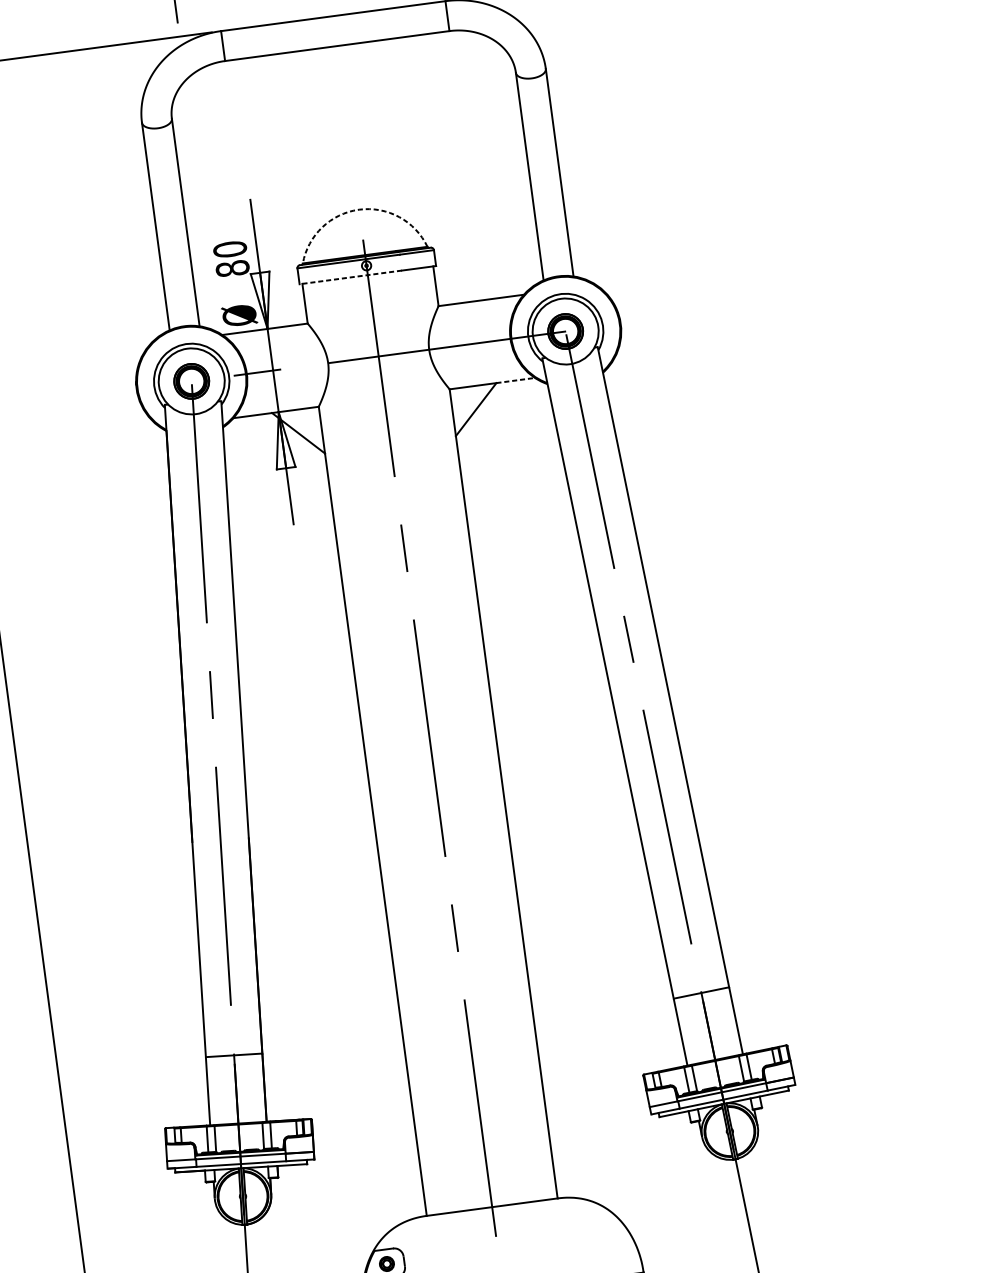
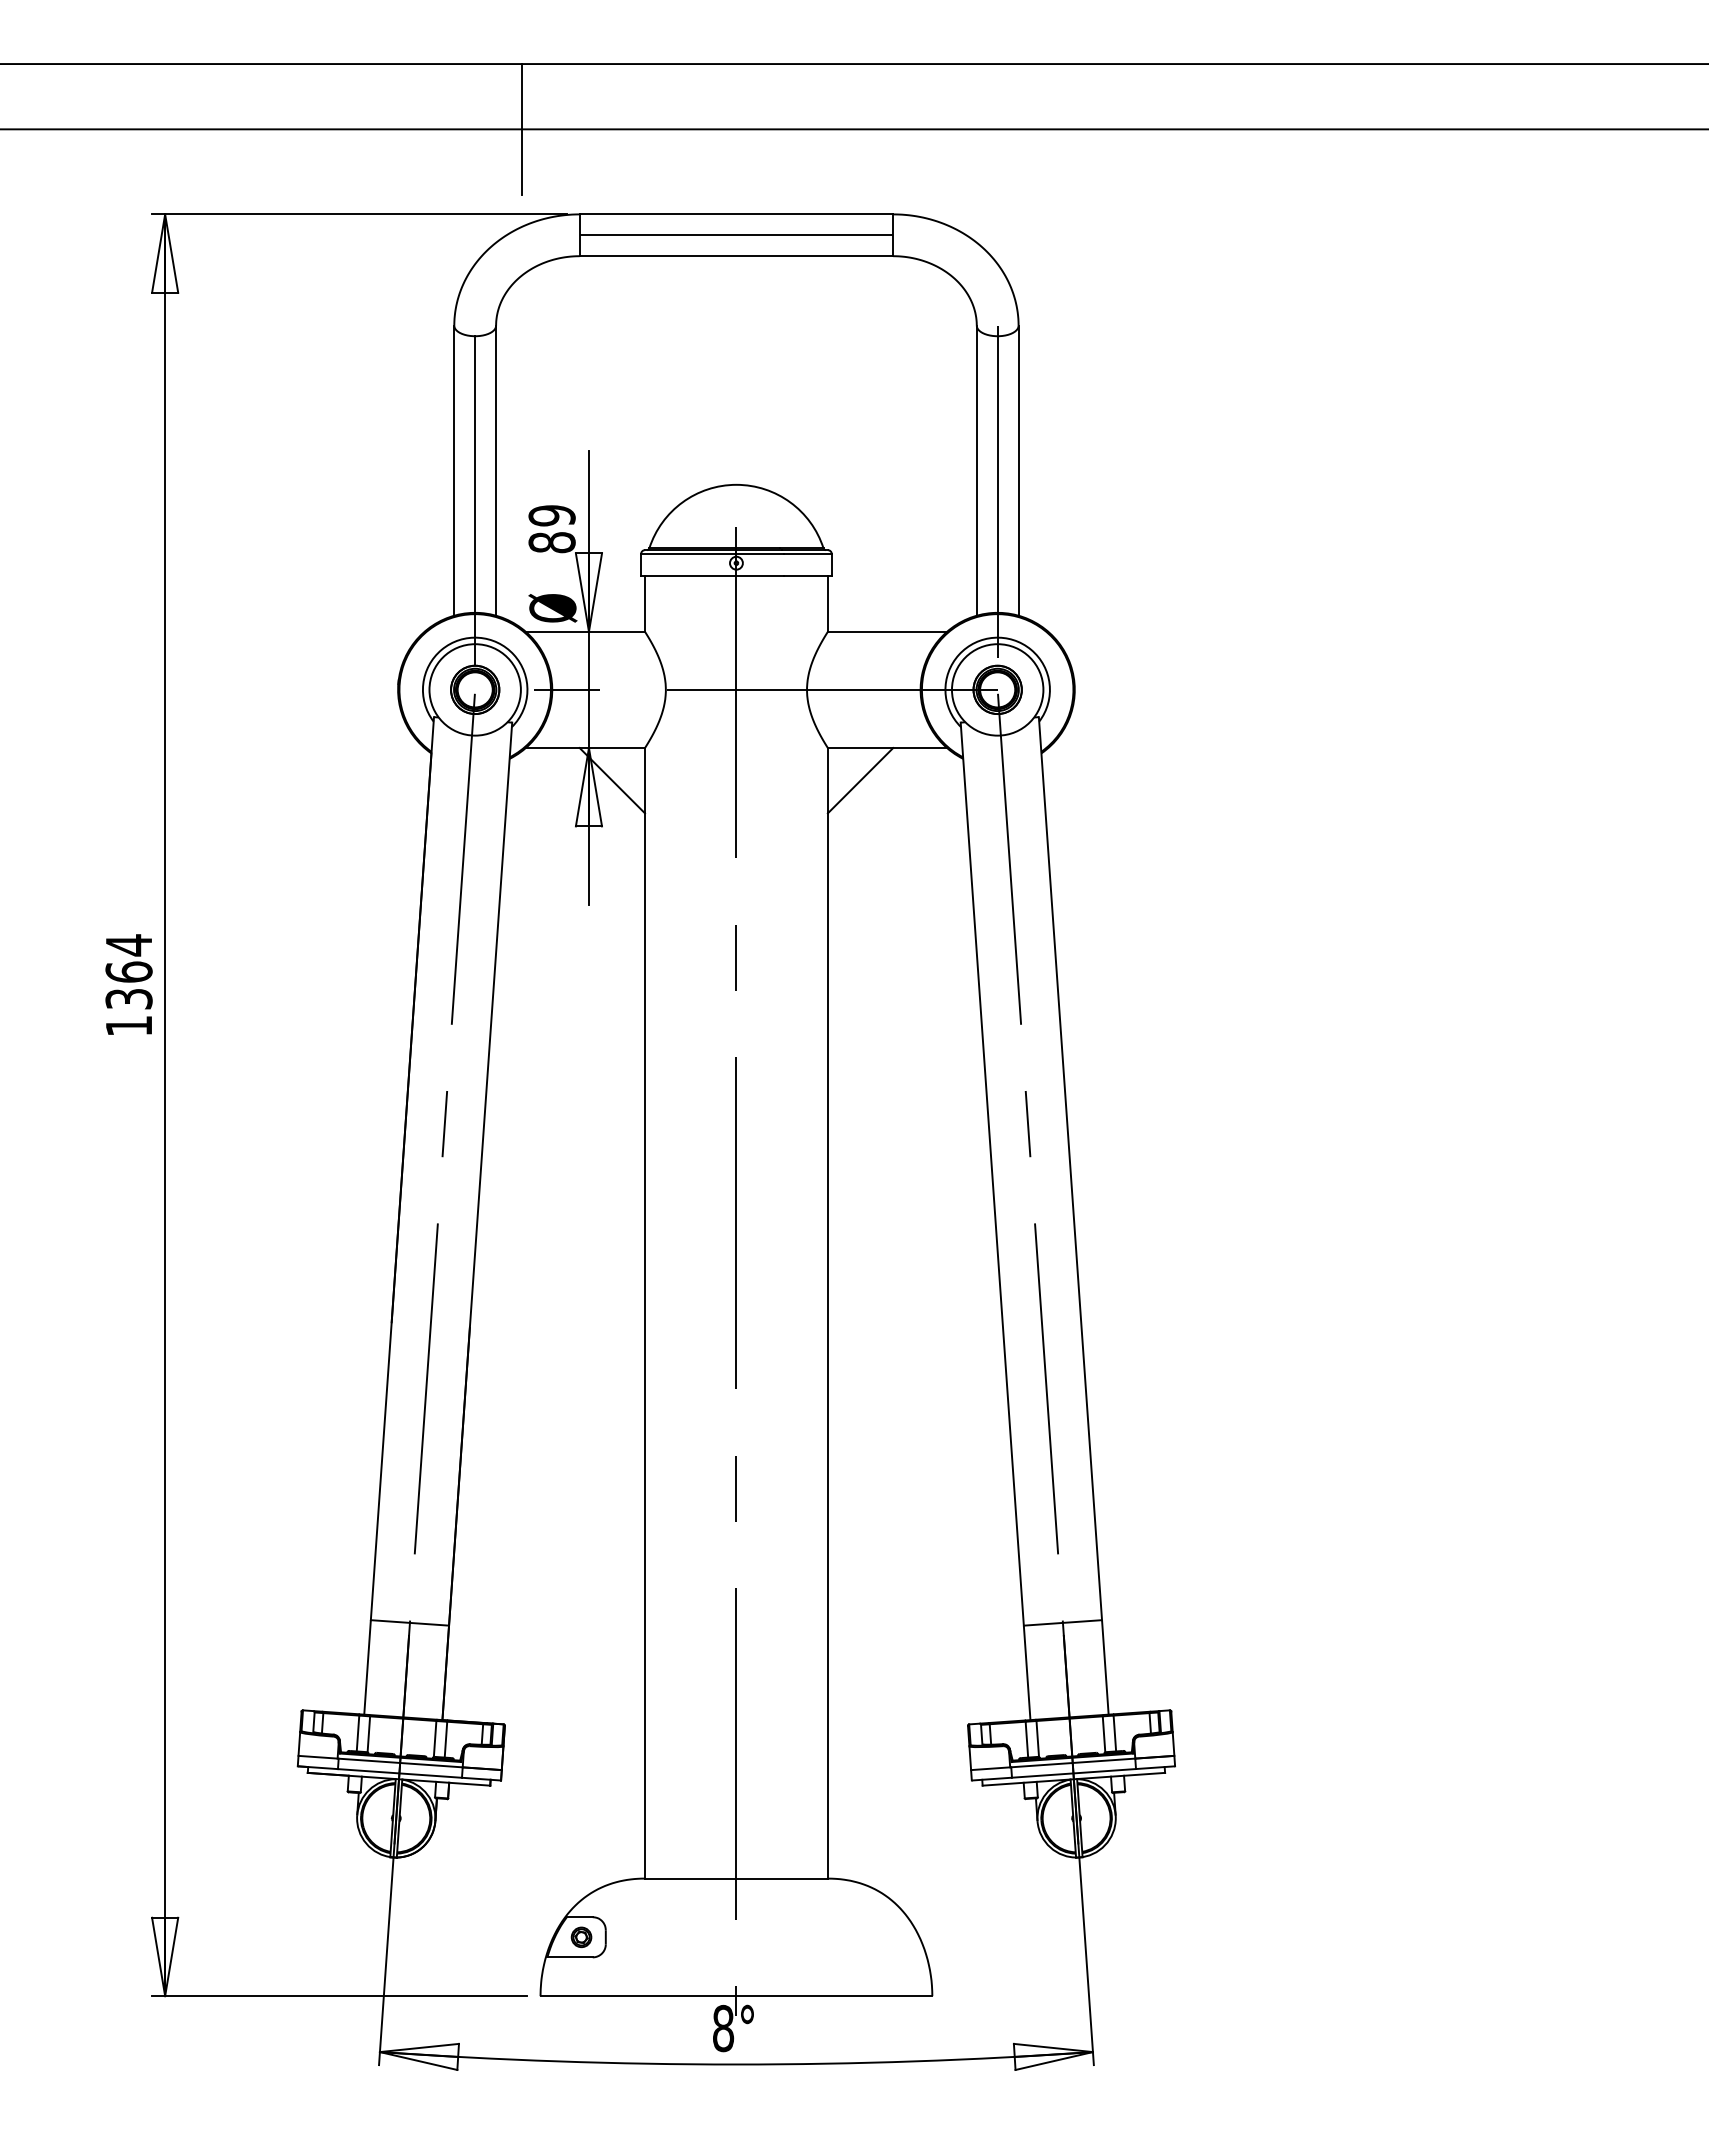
line: (335, 31) -> (736, 235), added
line: (546, 192) -> (997, 495), added
arc: (359, 209) -> (736, 484), dashed -> solid
line: (173, 242) -> (475, 495), added
text: (229, 249) -> (551, 515), 80 -> 89
line: (350, 277) -> (712, 576), dashed -> solid
line: (516, 380) -> (920, 748), dashed -> solid

